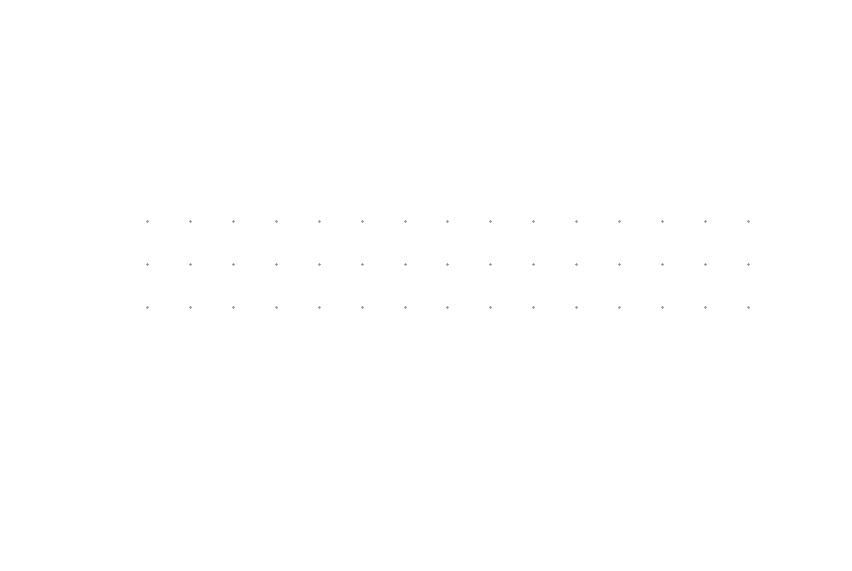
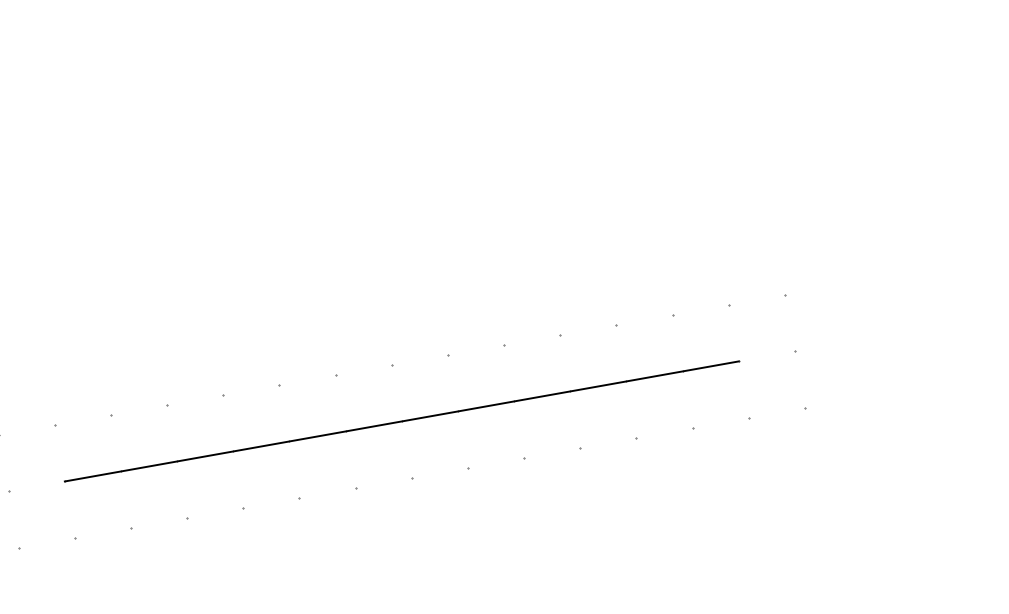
line: (447, 264) -> (401, 422), added

